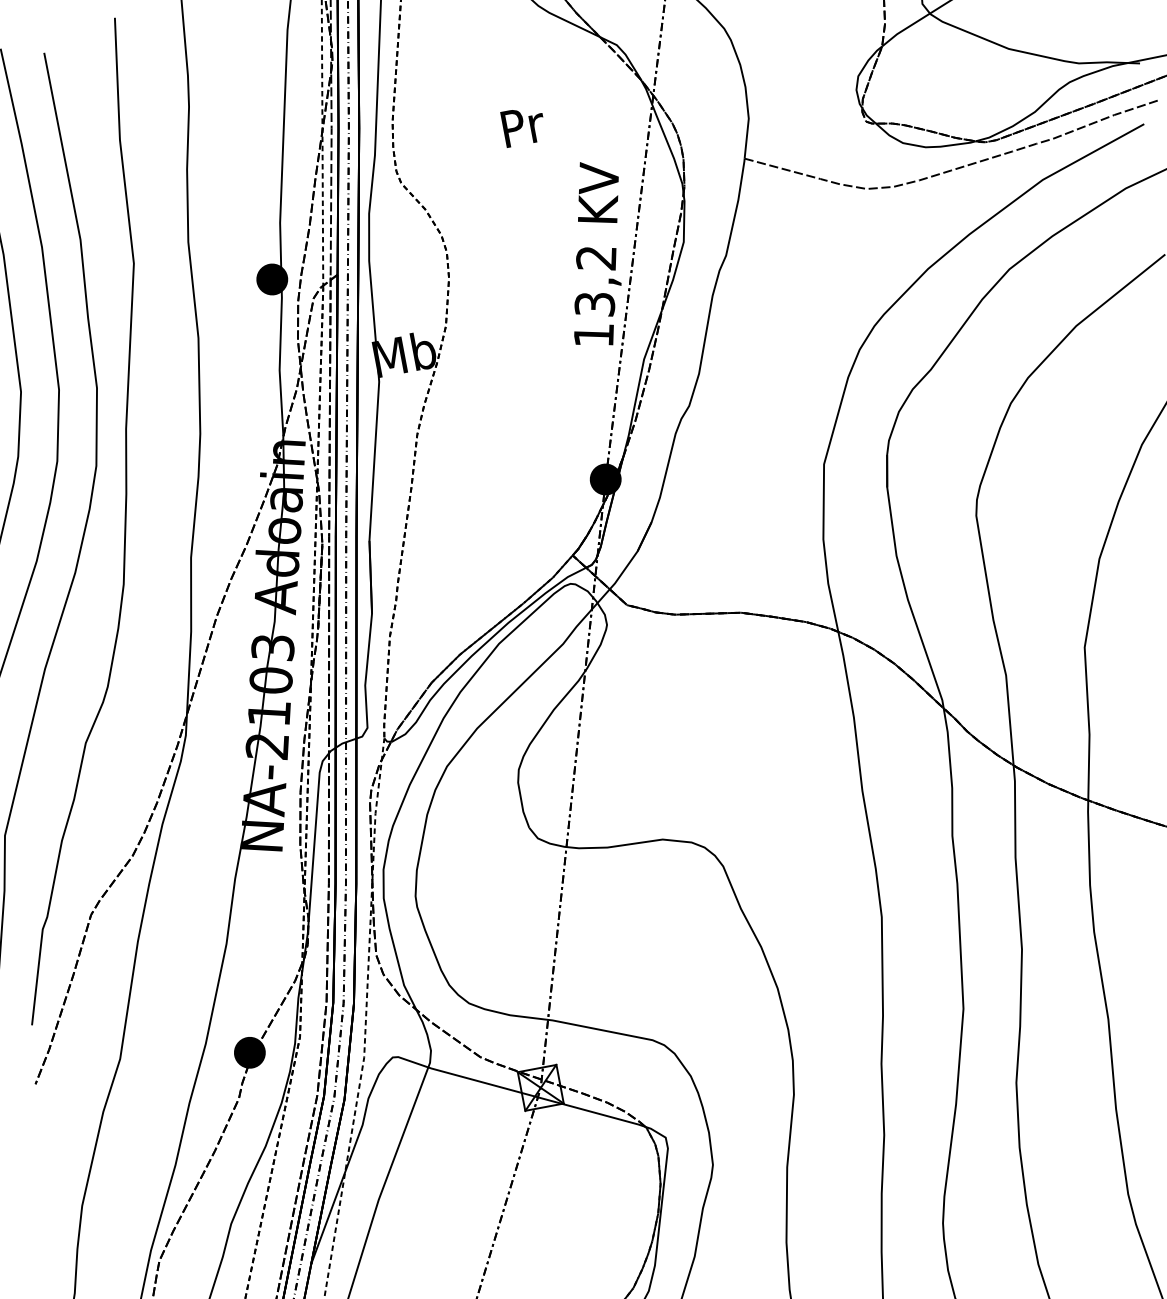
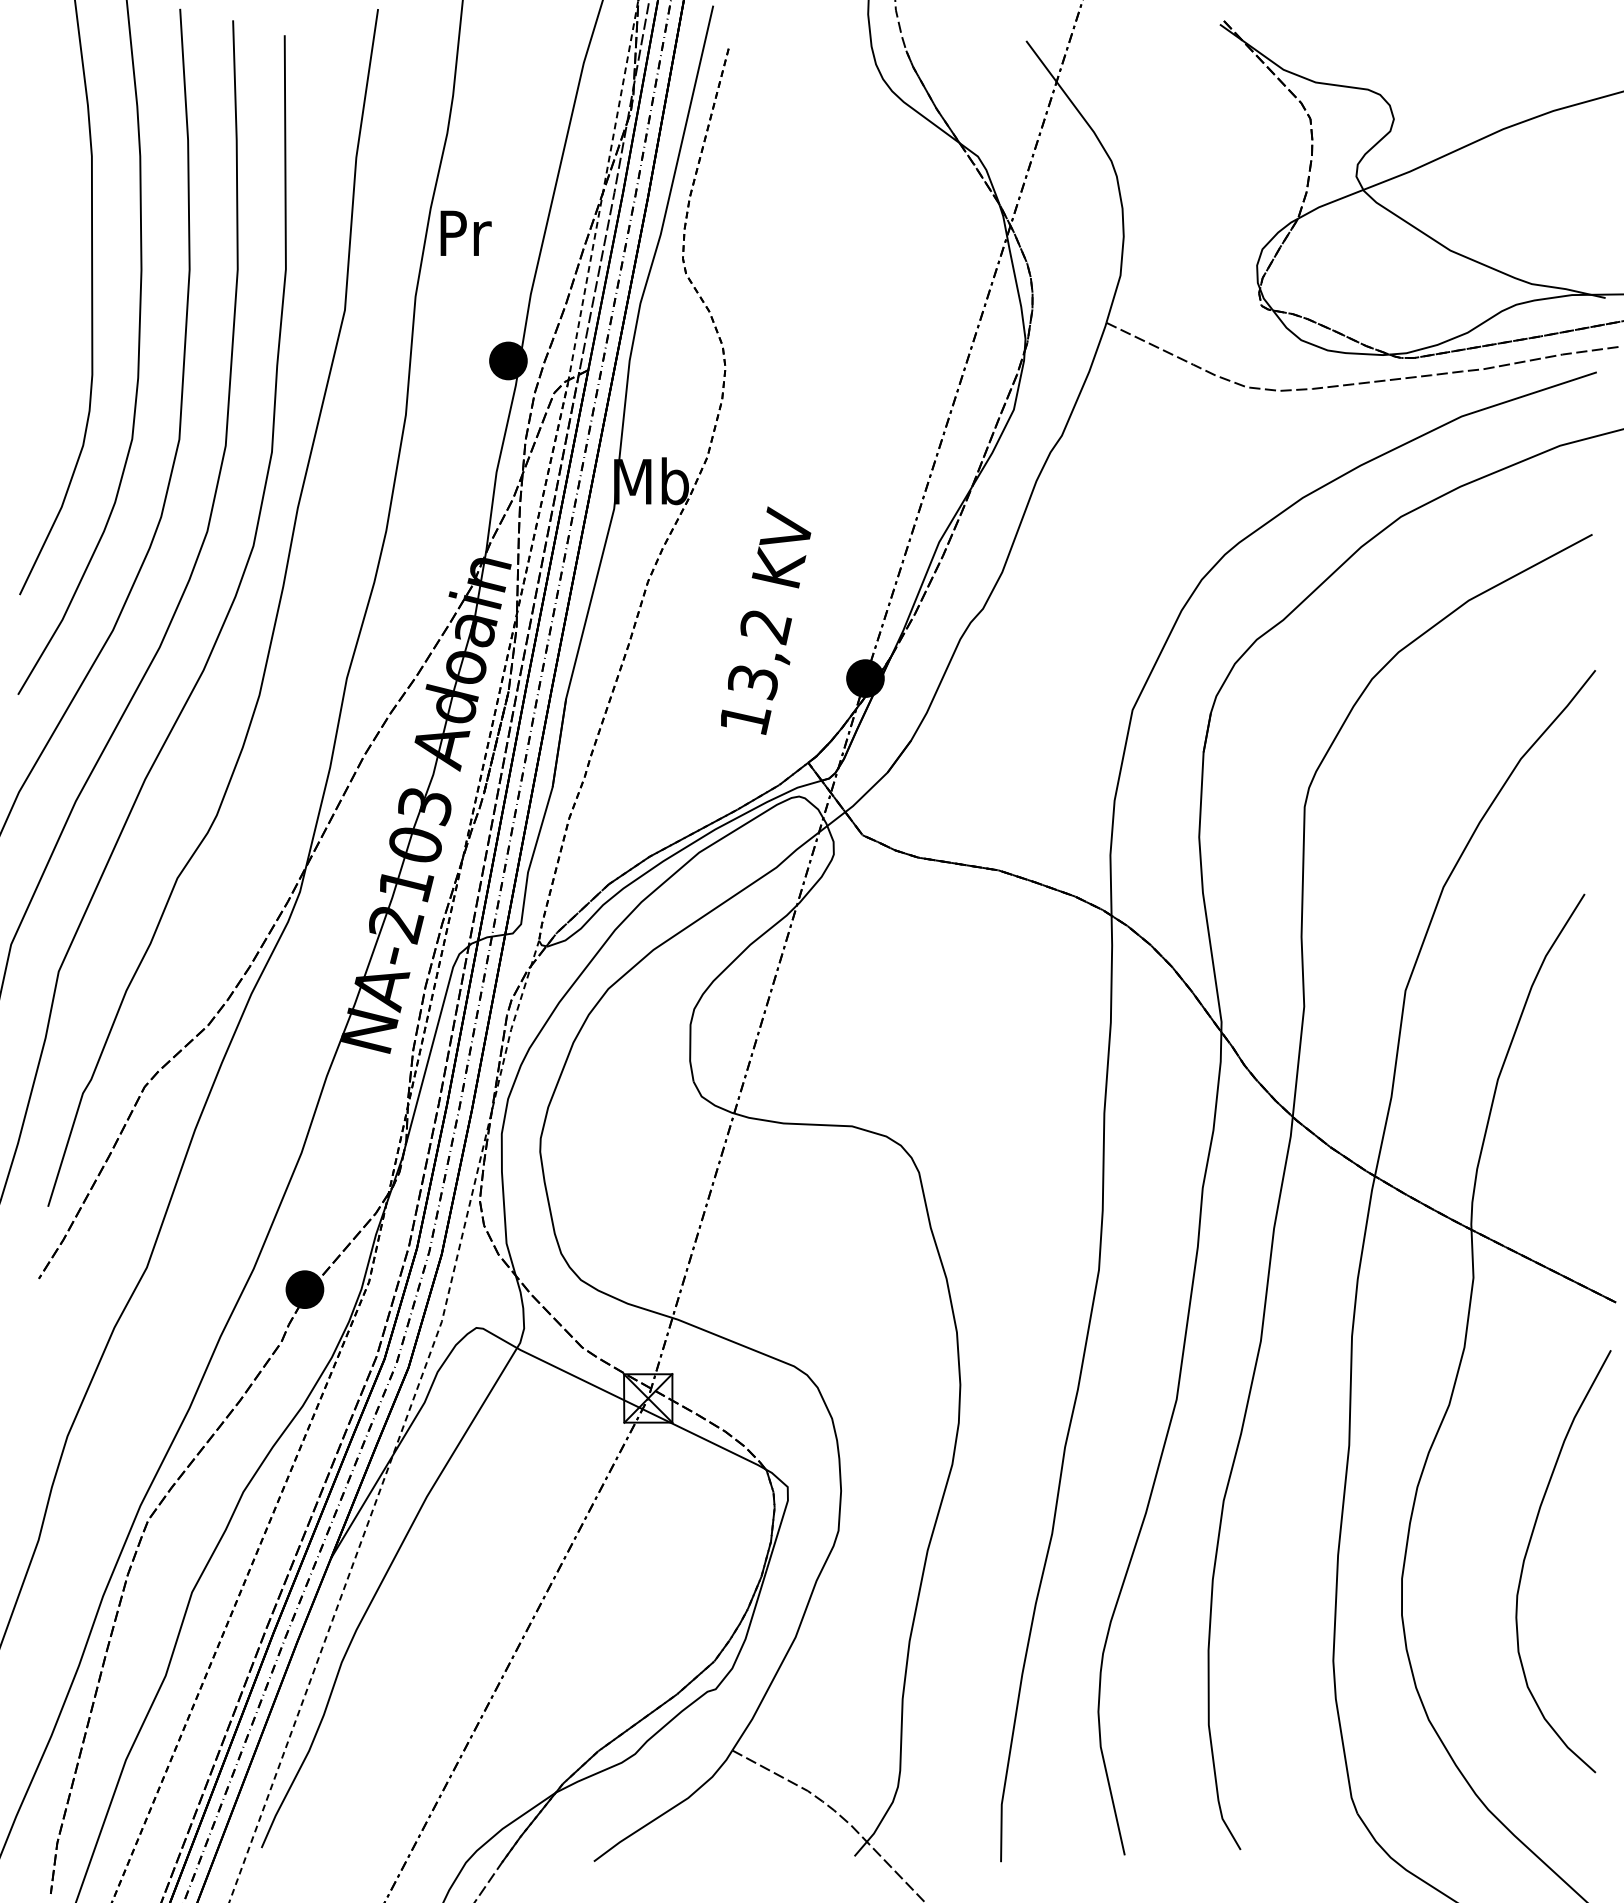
text: (523, 125) -> (465, 232), moved
text: (596, 253) -> (766, 620), moved

